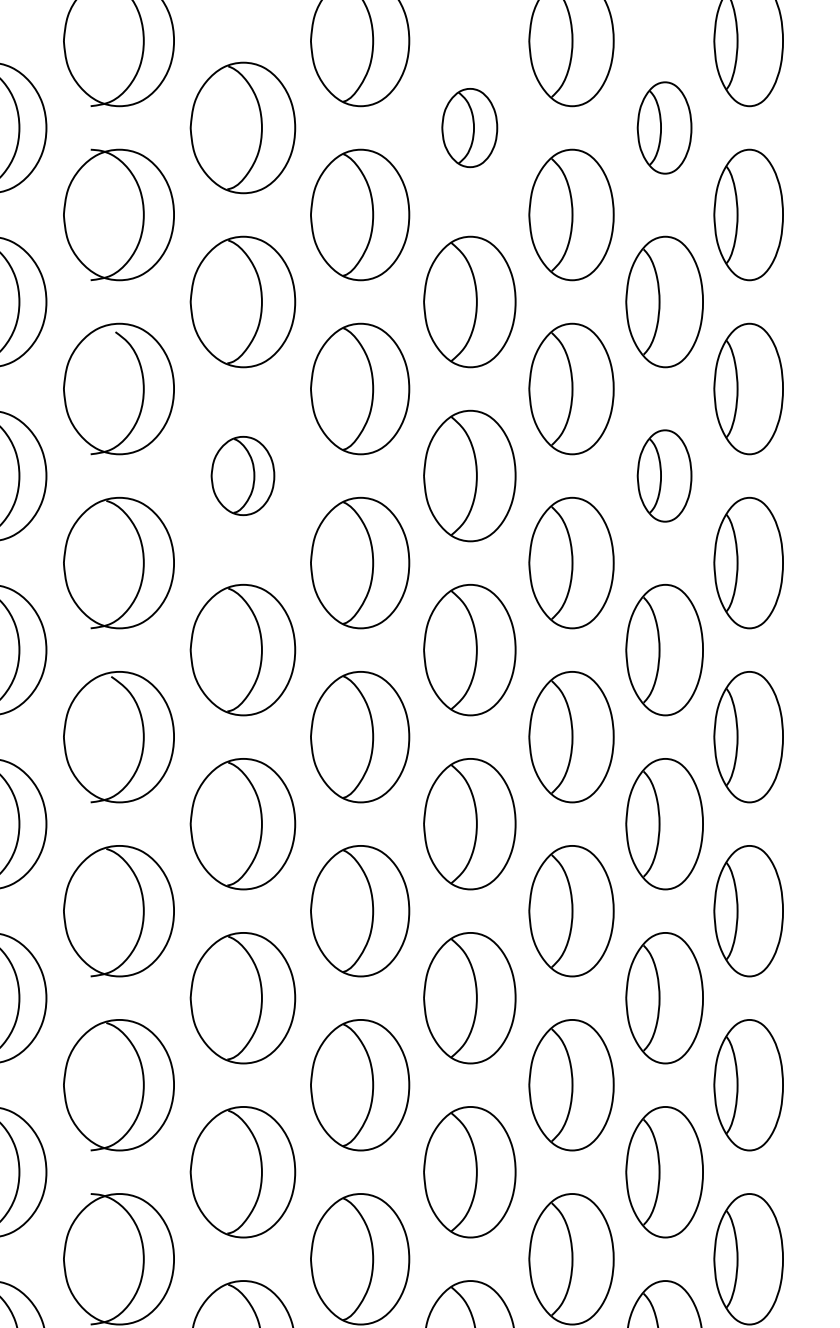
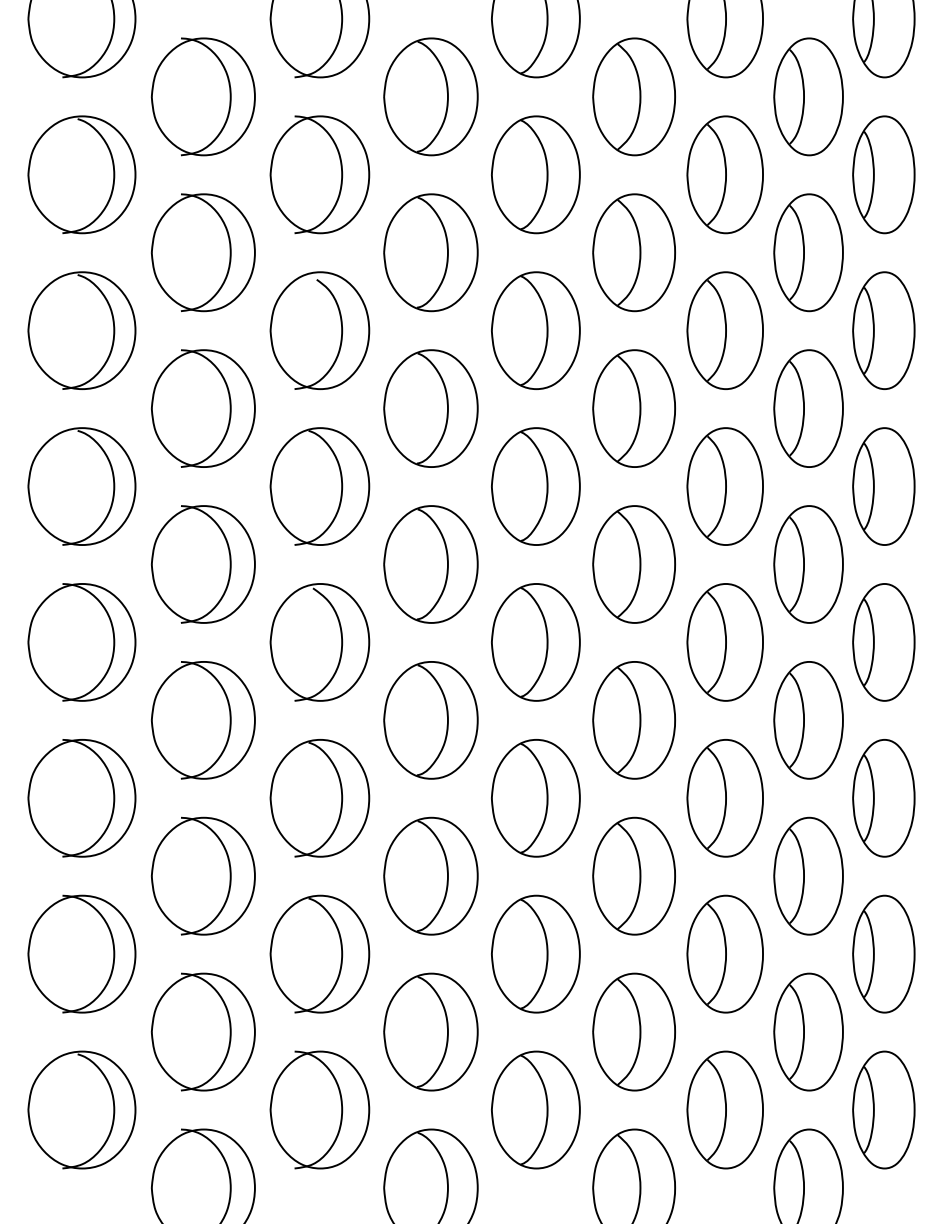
part: (469, 127) -> (633, 96), size x1.67
part: (664, 127) -> (808, 96), size x1.43
part: (242, 475) -> (430, 408), size x1.67
part: (664, 475) -> (808, 408), size x1.43

